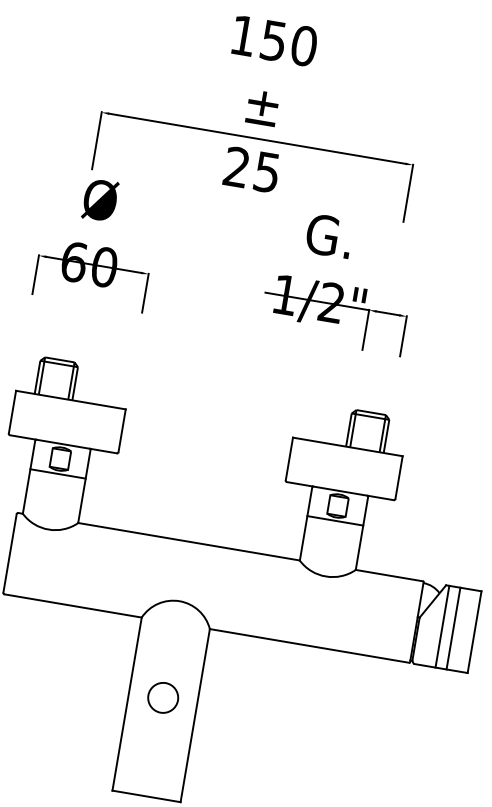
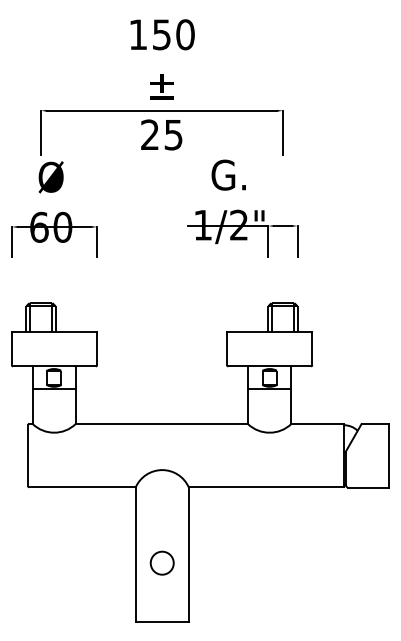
line: (442, 626) -> (364, 455), removed
line: (453, 628) -> (372, 455), removed
circle: (162, 696) -> (161, 562), moved

